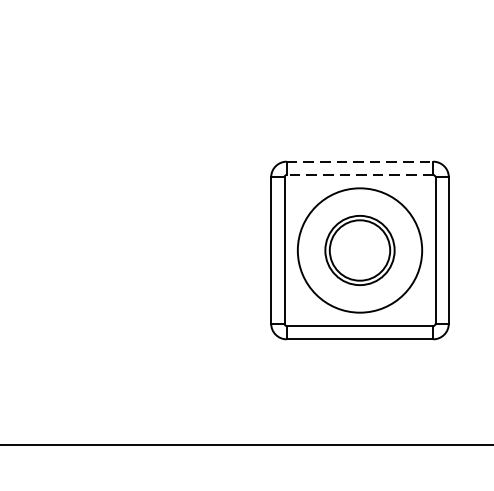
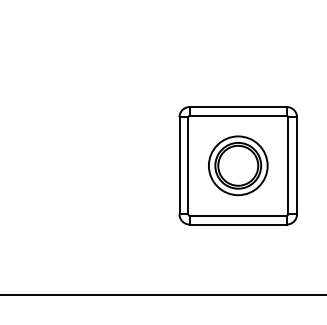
line: (360, 162) -> (238, 107), dashed -> solid
line: (358, 174) -> (237, 115), dashed -> solid
circle: (358, 250) -> (237, 165), size x0.71

